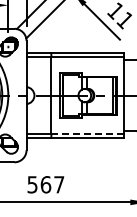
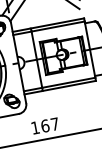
line: (87, 133) -> (68, 82), dashed -> solid
text: (32, 184) -> (35, 127), 567 -> 167

